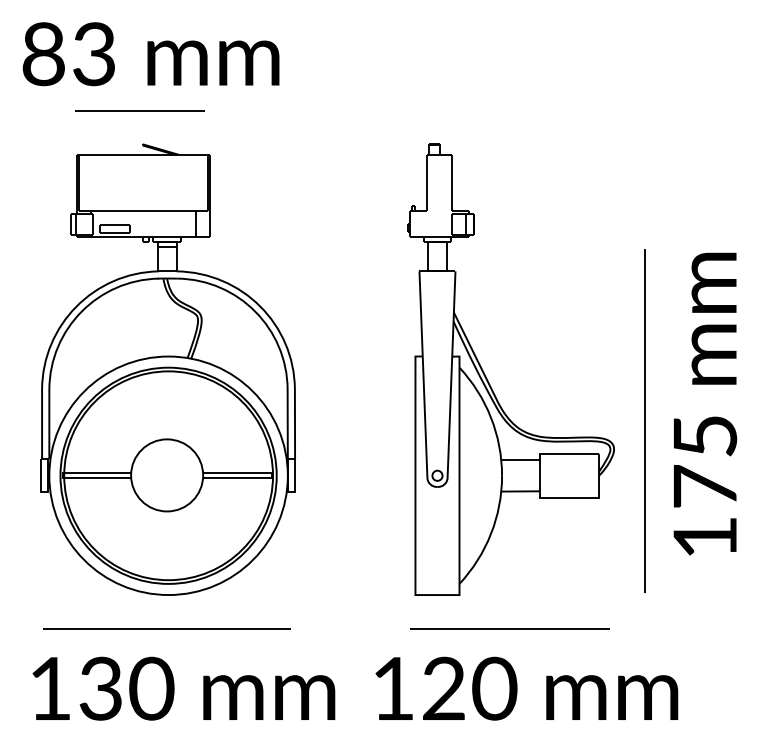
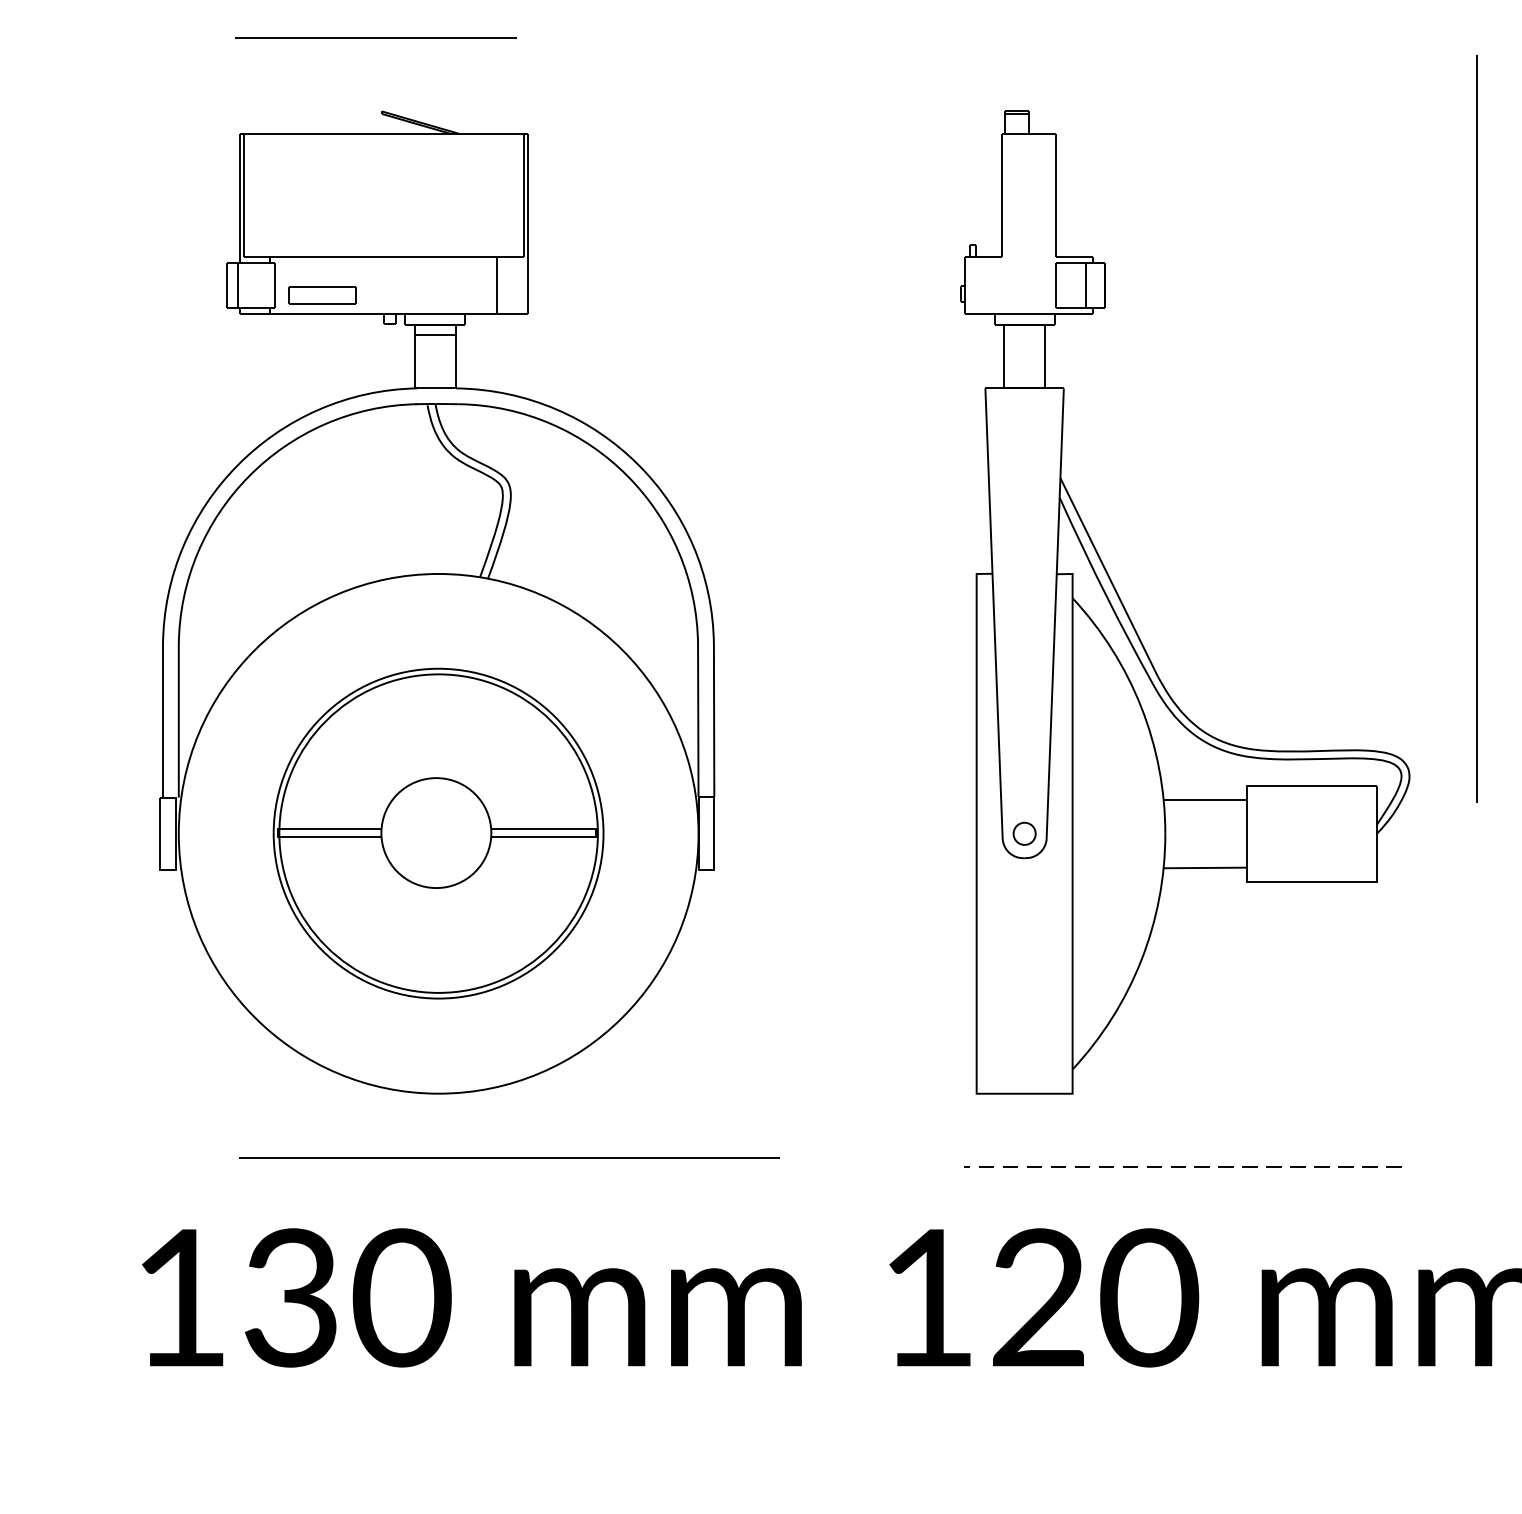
line: (644, 420) -> (1475, 427), moved
part: (168, 475) -> (438, 833), size x0.7
line: (166, 628) -> (508, 1157), moved
line: (509, 628) -> (1181, 1166), solid -> dashed

